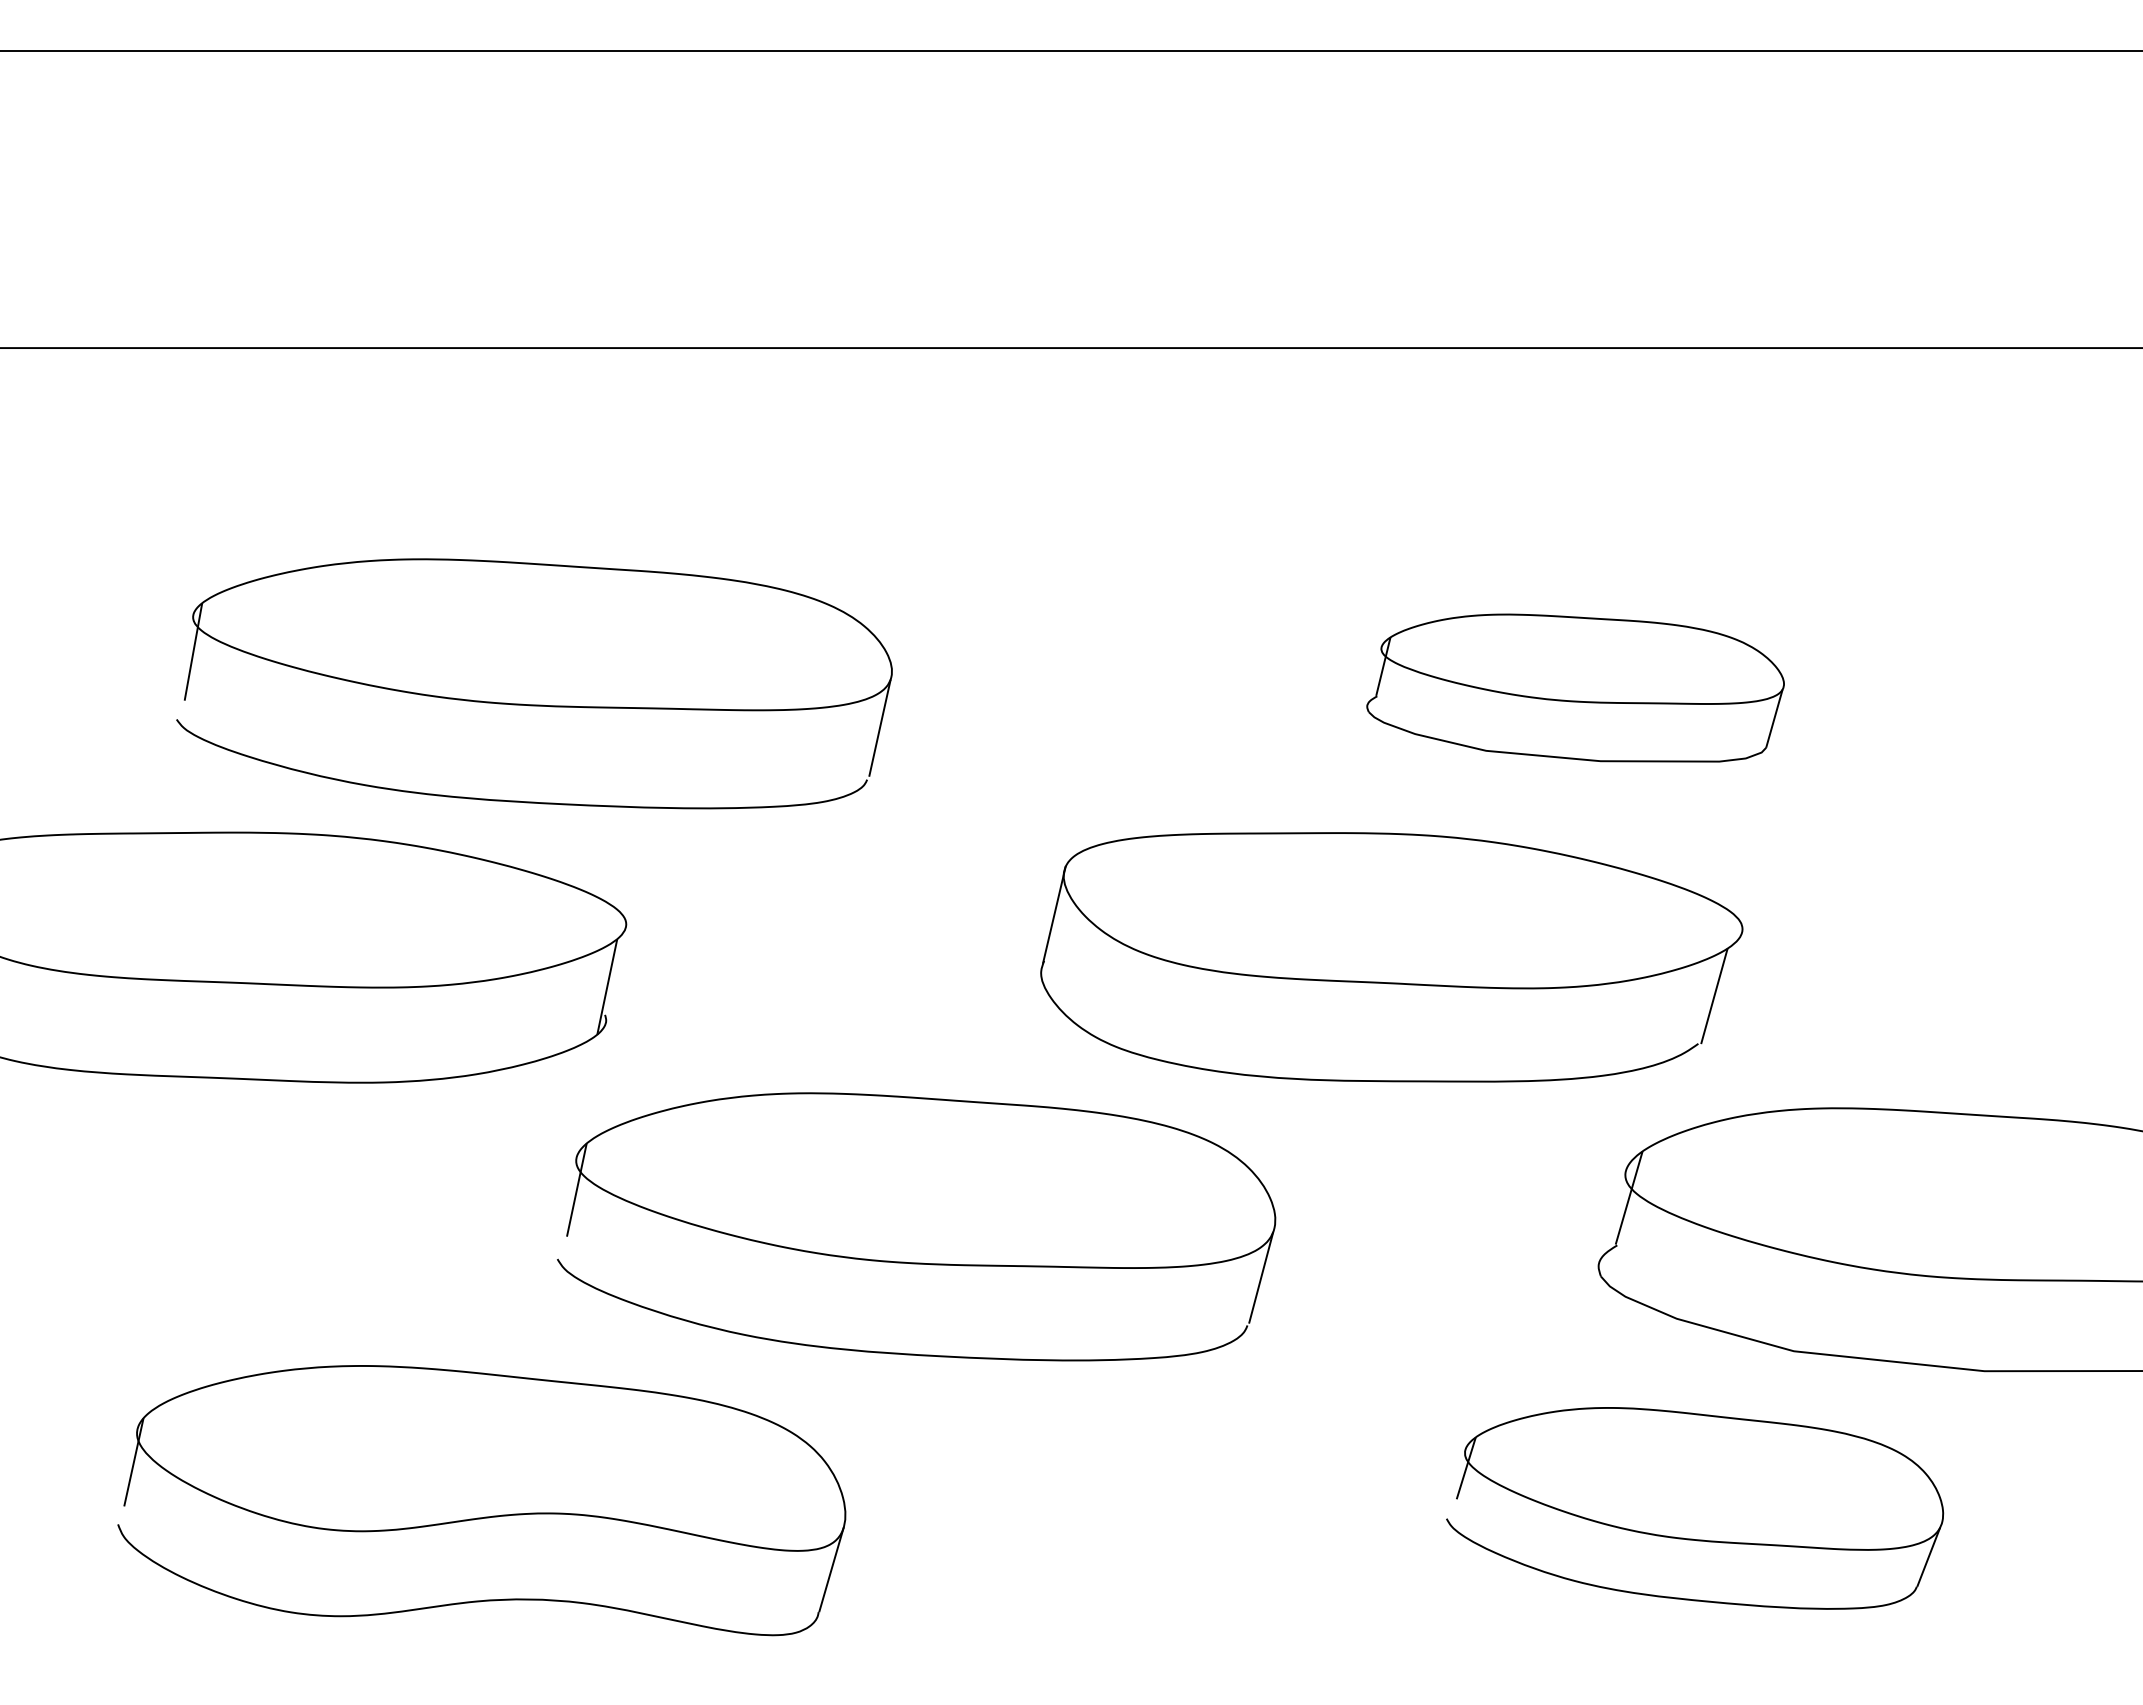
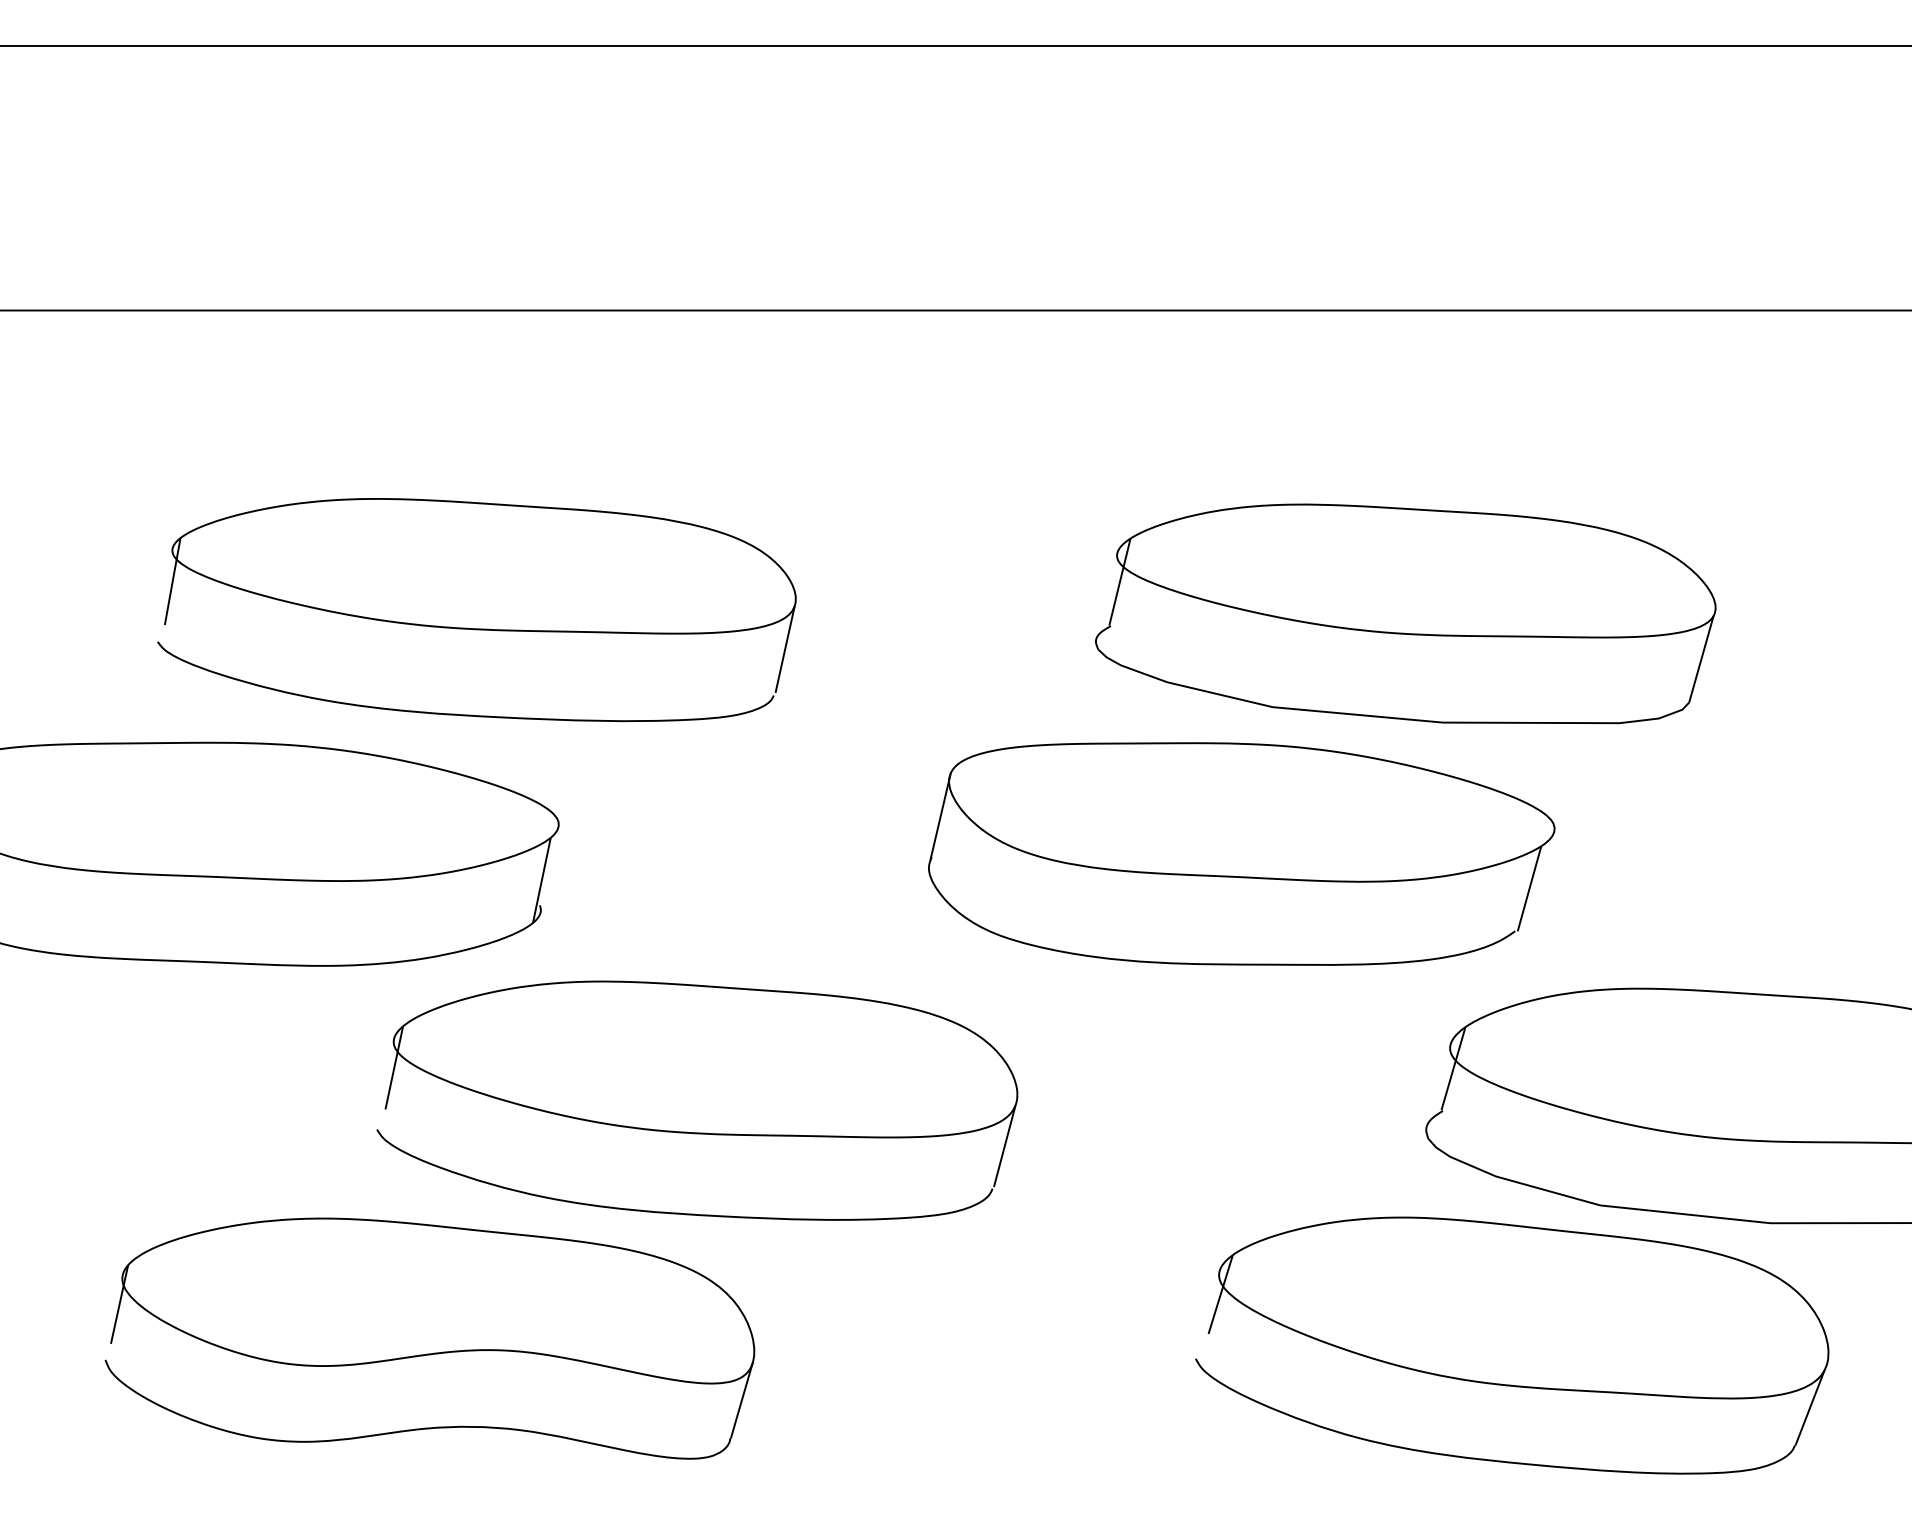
part: (1575, 687) -> (1405, 613), size x1.67
part: (916, 1226) -> (697, 1100), moved
part: (1694, 1508) -> (1511, 1345), size x1.43

